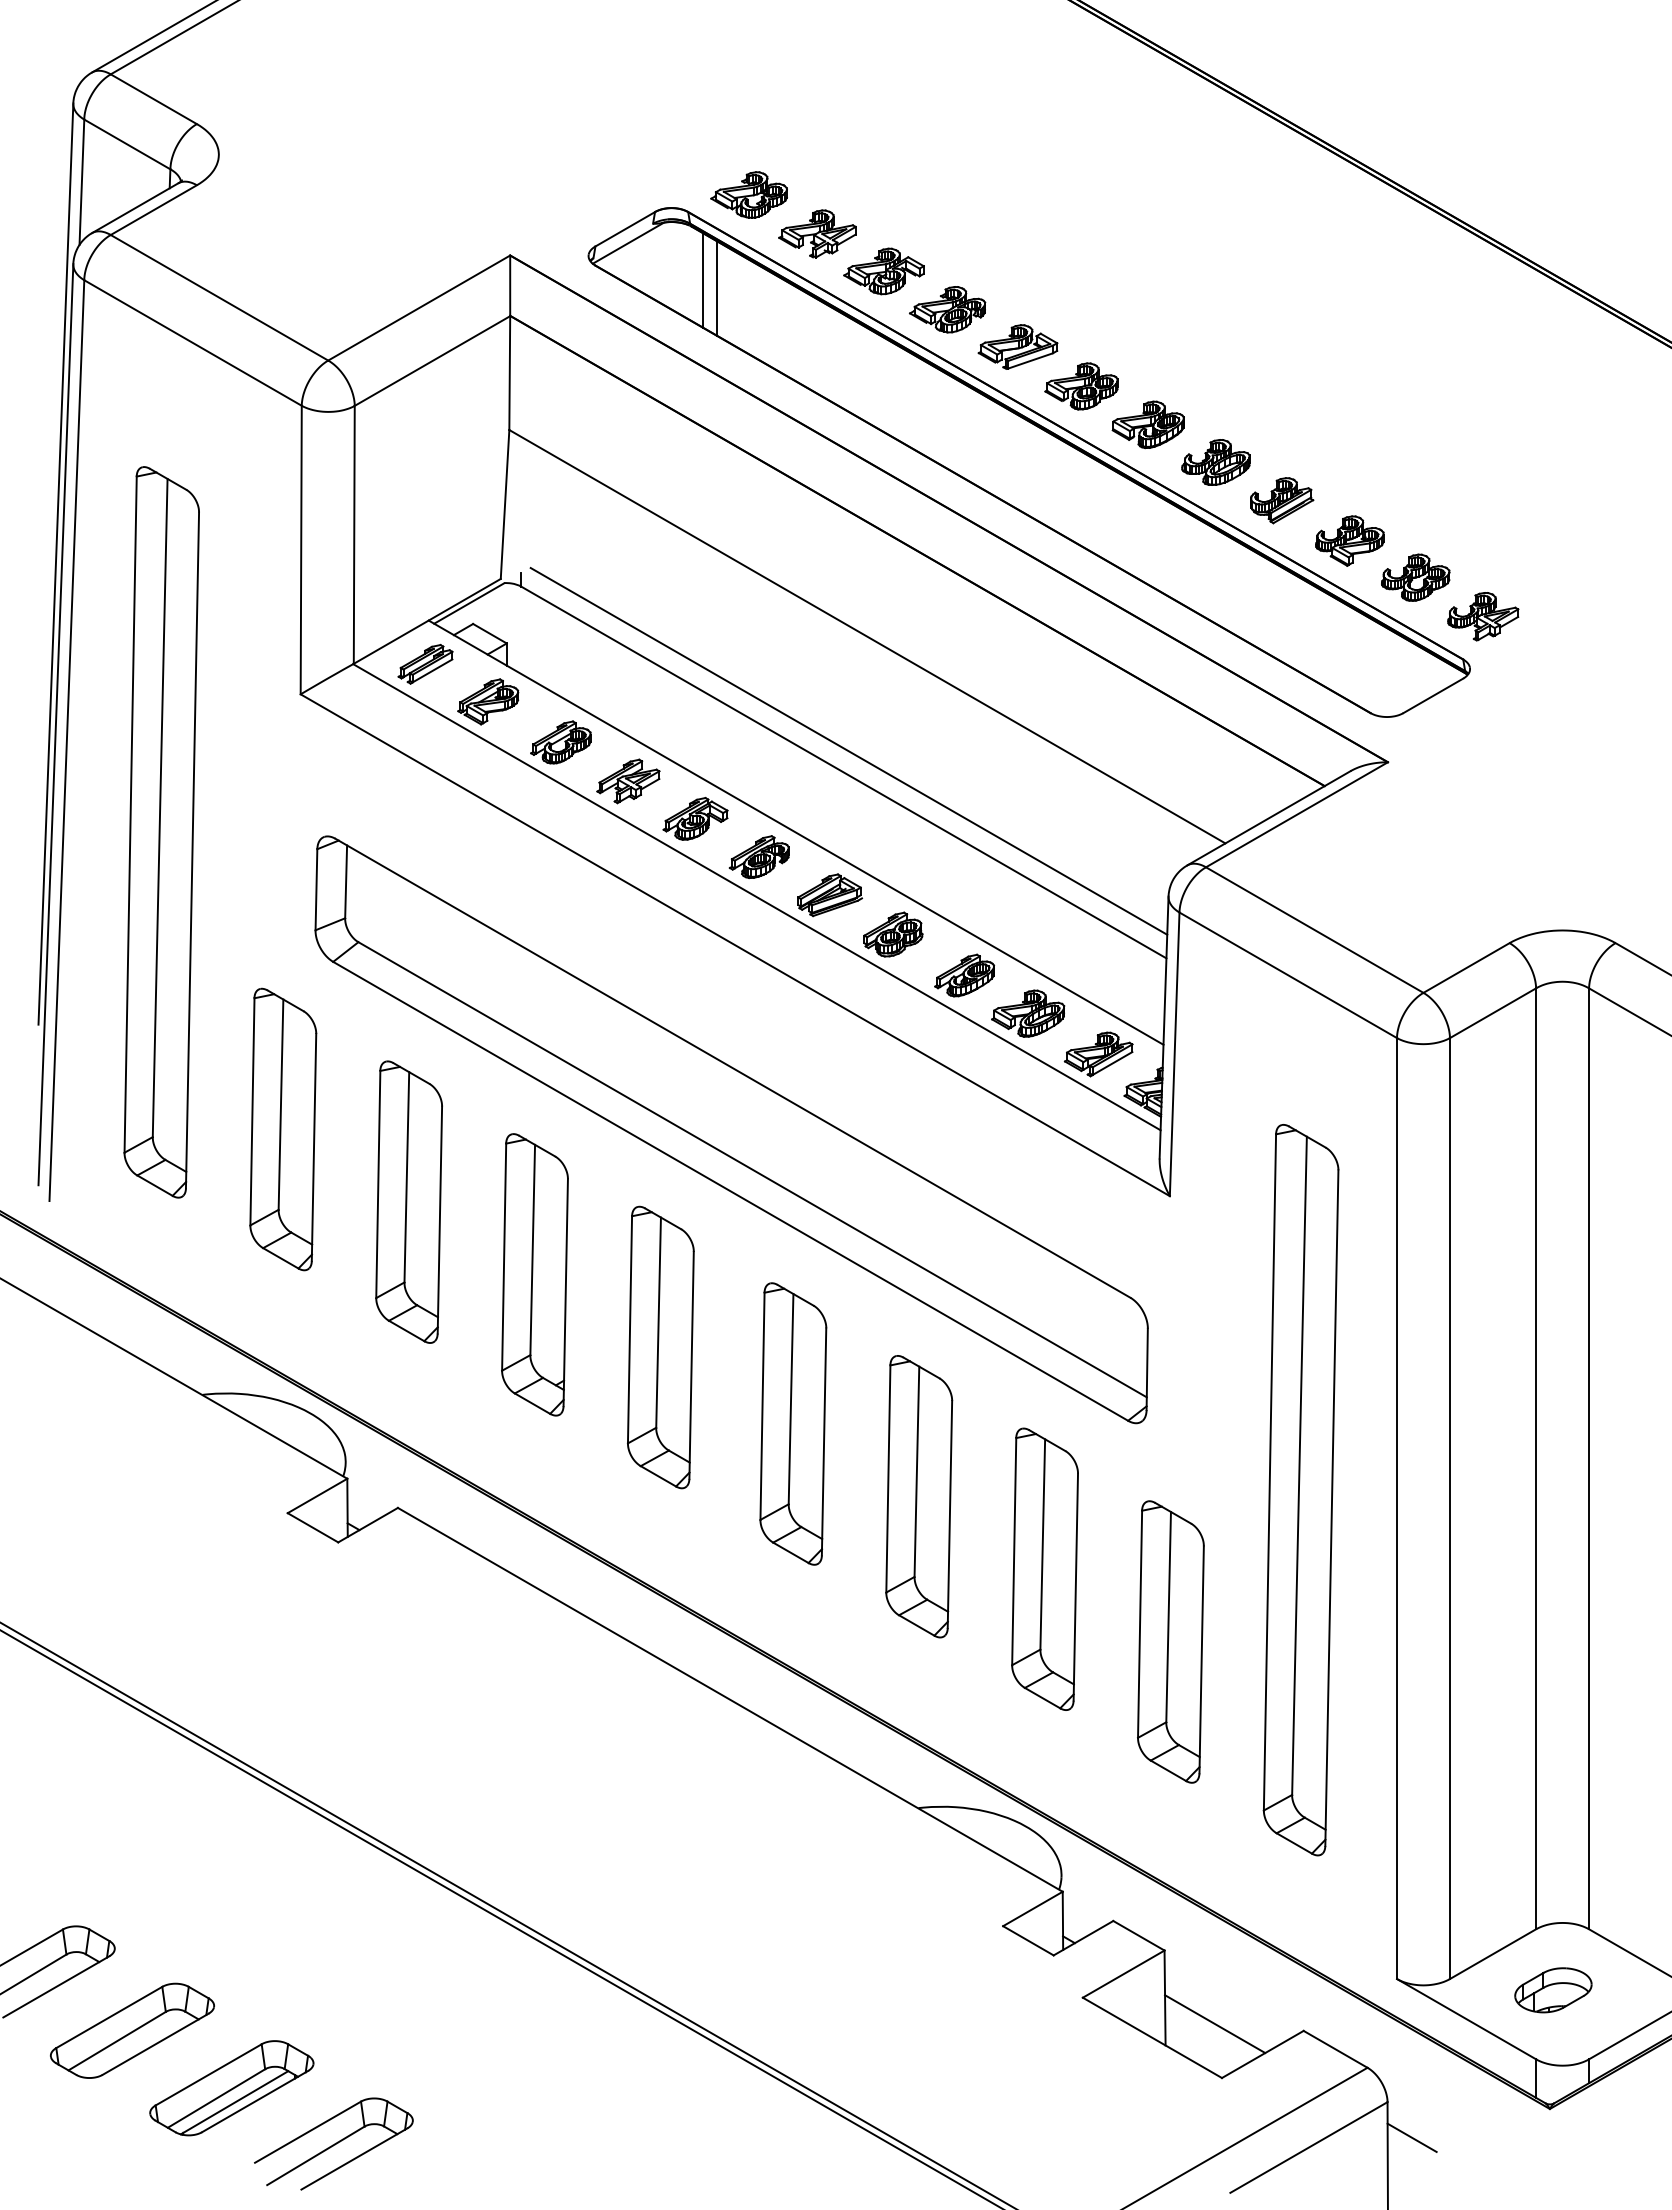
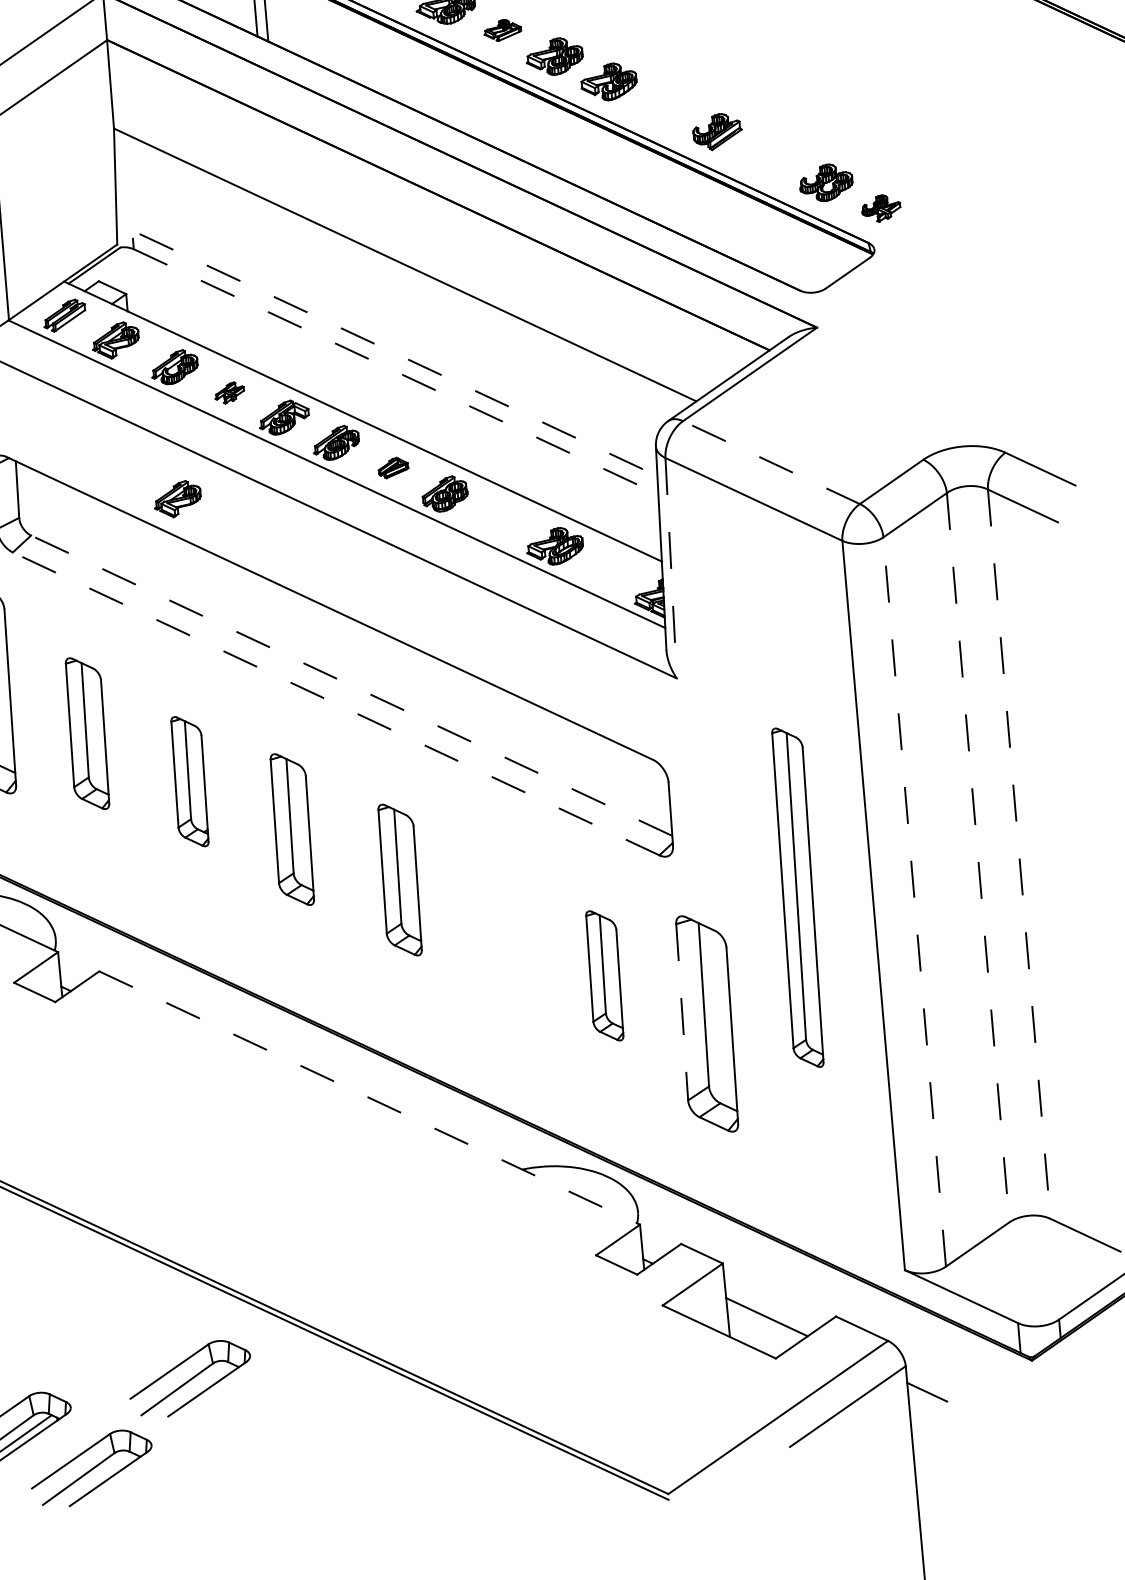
part: (1017, 346) -> (502, 30), size x0.6
part: (1215, 462) -> (663, 106), removed
part: (1349, 540) -> (772, 158), removed
part: (1483, 616) -> (881, 208), size x0.7
line: (849, 751) -> (399, 355), solid -> dashed
line: (844, 772) -> (396, 371), solid -> dashed
part: (628, 781) -> (229, 393), size x0.6
part: (830, 895) -> (393, 467), size x0.6
part: (550, 911) -> (177, 498), added
line: (1314, 930) -> (771, 462), solid -> dashed
part: (964, 975) -> (503, 521), removed
part: (1098, 1054) -> (612, 573), removed
line: (1174, 1054) -> (671, 568), solid -> dashed
line: (752, 1169) -> (351, 685), solid -> dashed
line: (730, 1191) -> (336, 704), solid -> dashed
part: (408, 1201) -> (87, 733), size x0.7
part: (534, 1274) -> (189, 781), size x0.6
part: (660, 1347) -> (292, 829), size x0.7
part: (793, 1423) -> (400, 879), size x0.7
line: (1536, 1459) -> (978, 858), solid -> dashed
line: (1589, 1459) -> (1019, 854), solid -> dashed
part: (1300, 1490) -> (797, 897), size x0.6
part: (919, 1496) -> (502, 927), removed
line: (1449, 1508) -> (914, 901), solid -> dashed
part: (1044, 1568) -> (604, 975), size x0.6
line: (1140, 1624) -> (682, 1012), solid -> dashed
line: (730, 1699) -> (369, 1097), solid -> dashed
part: (1553, 1990) -> (1026, 1268), removed
part: (469, 2039) -> (190, 1378), added

